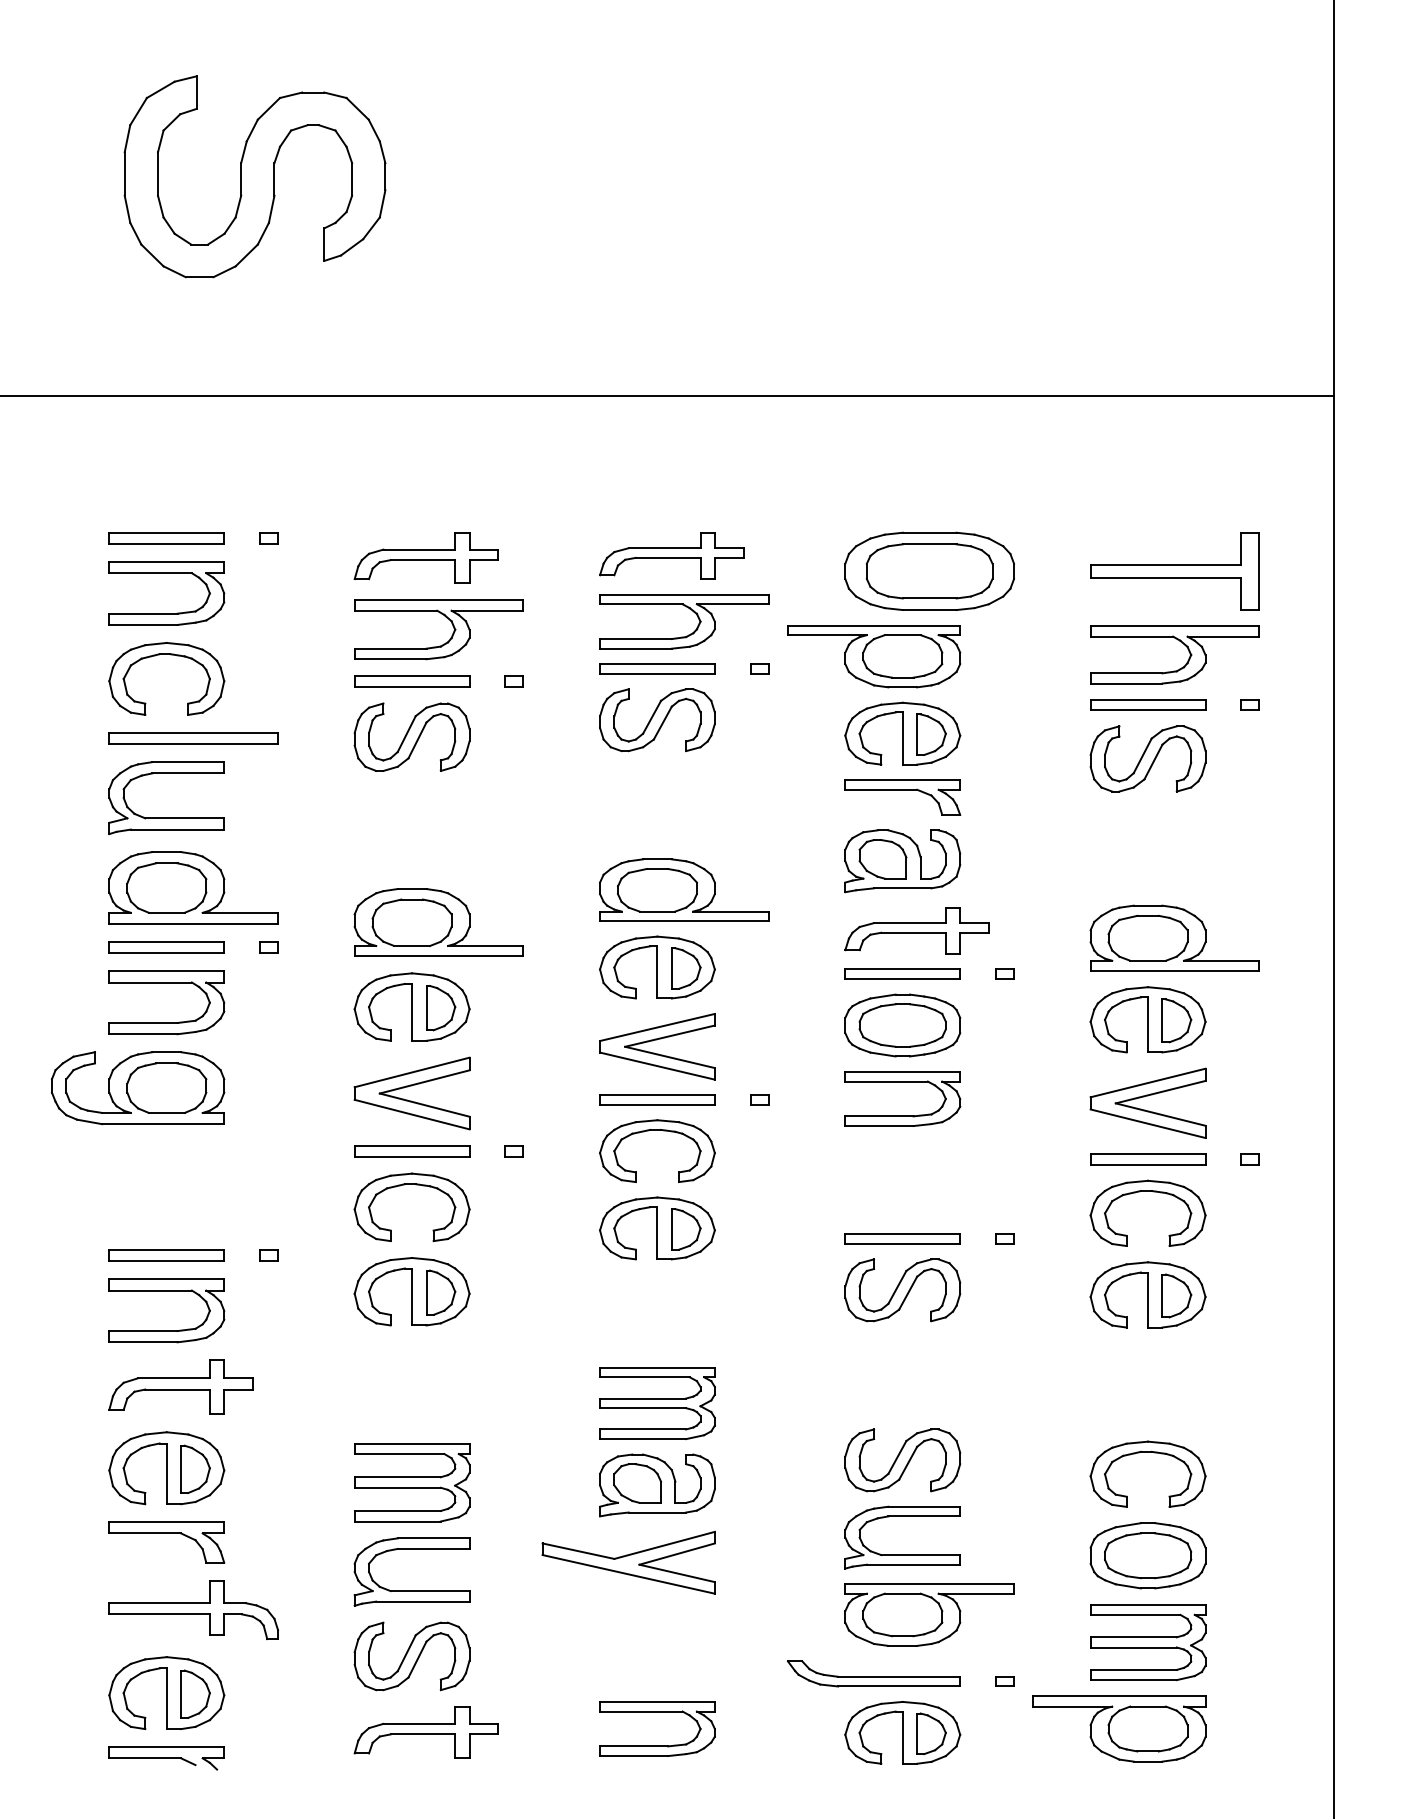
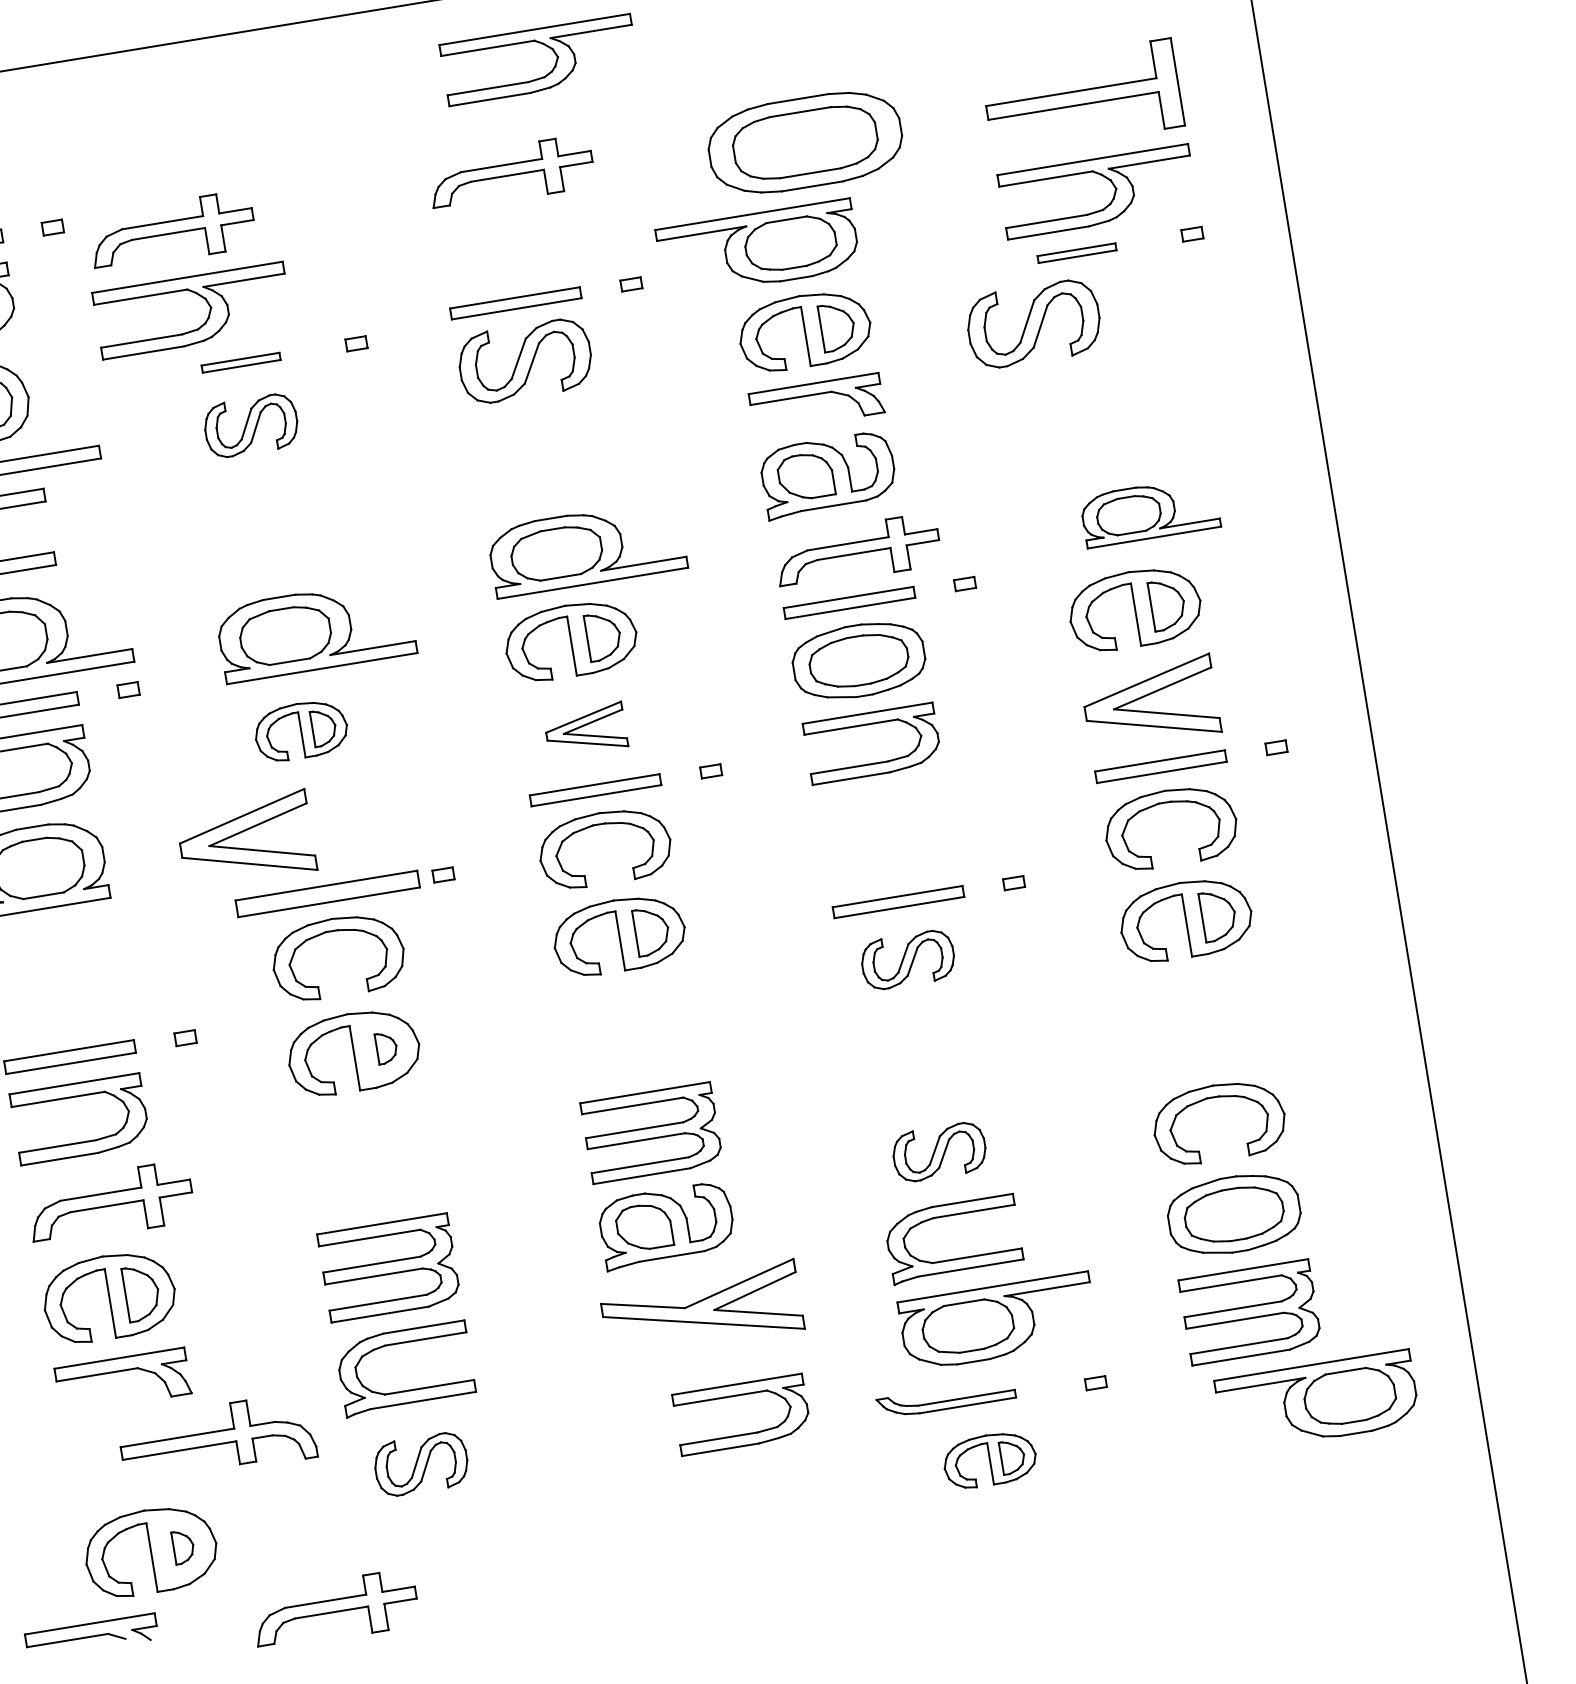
part: (425, 557) -> (171, 230), moved
part: (693, 612) -> (548, 48), moved
part: (446, 618) -> (199, 296), moved
part: (412, 681) -> (241, 362), size x0.6
part: (1148, 704) -> (1077, 252), size x0.6
part: (411, 736) -> (250, 425), size x0.7
part: (1147, 758) -> (1033, 323), moved
part: (1174, 937) -> (1149, 511), size x0.7
part: (411, 1006) -> (300, 730), size x0.7
part: (657, 1046) -> (585, 729), size x0.6
part: (408, 1087) -> (240, 833), moved
part: (412, 1151) -> (328, 893), size x1.4
part: (902, 1290) -> (907, 960), size x0.7
part: (441, 1292) -> (387, 1047), size x0.6
part: (902, 1460) -> (939, 1152), size x0.7
part: (628, 1562) -> (701, 1309), moved
part: (193, 1610) -> (217, 1439), moved
part: (411, 1656) -> (420, 1464), size x0.7
part: (873, 1673) -> (945, 1398), size x0.7
part: (195, 1693) -> (183, 1546), size x0.6
part: (657, 1712) -> (738, 1396), moved
part: (1119, 1728) -> (1317, 1401), moved
part: (425, 1732) -> (334, 1609), moved
part: (902, 1732) -> (989, 1459), size x0.7
part: (166, 1758) -> (91, 1636), moved

